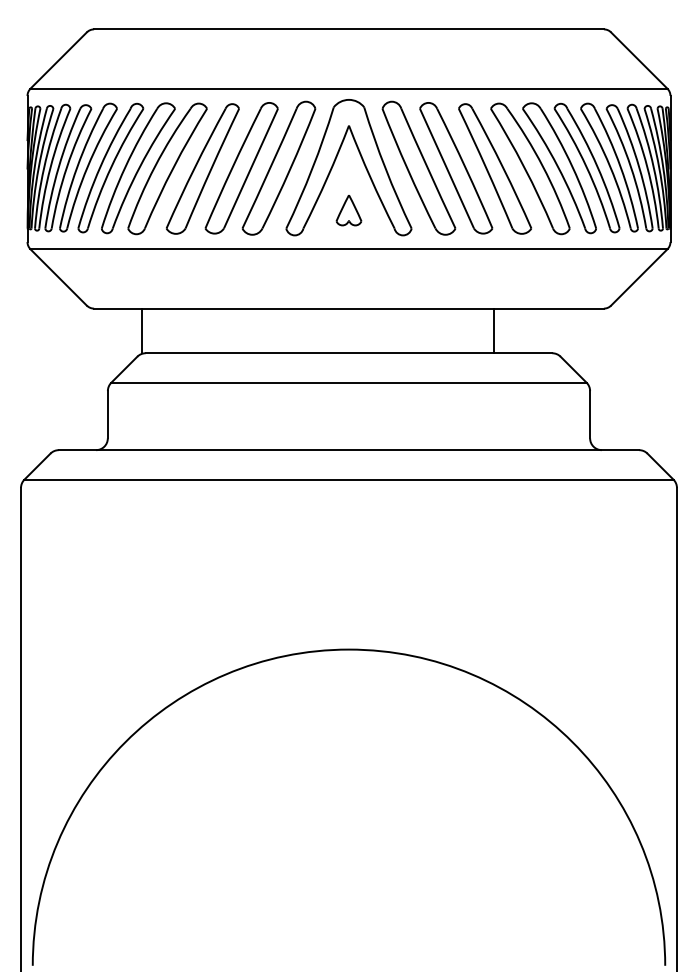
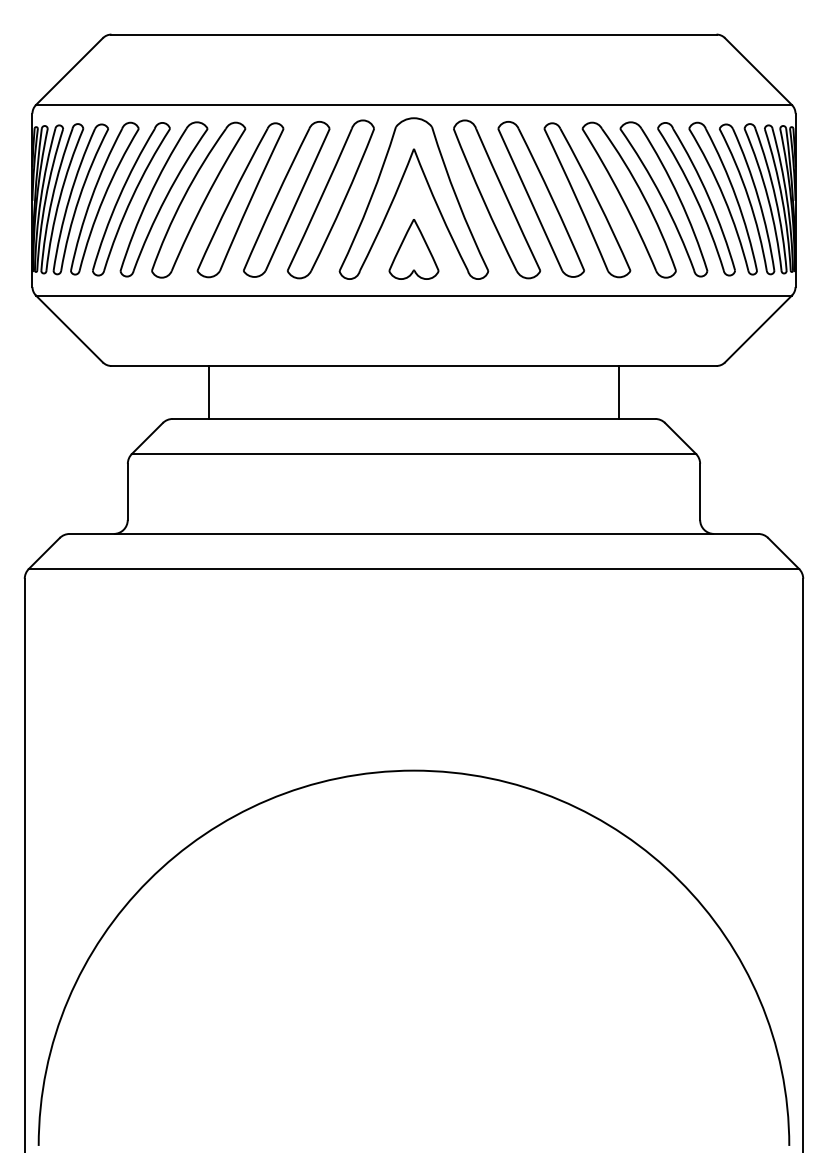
part: (348, 210) -> (413, 249), size x1.67
line: (142, 330) -> (209, 392), moved
line: (493, 330) -> (618, 392), moved

